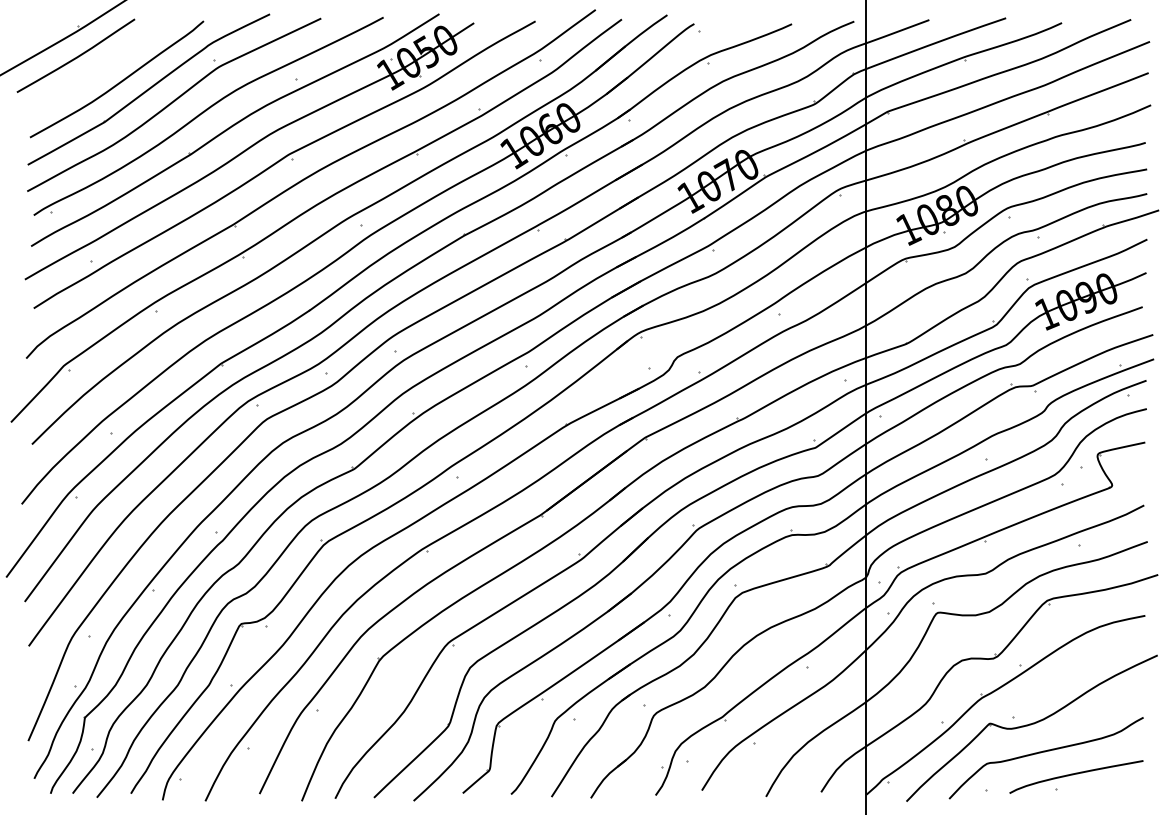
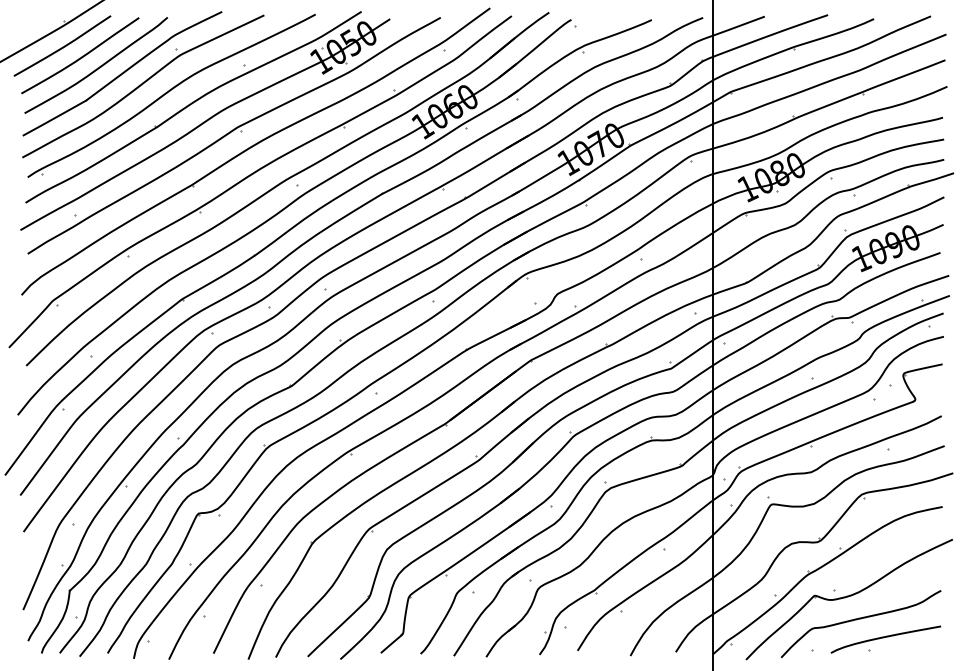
curve: (99, 68) -> (81, 56), added

